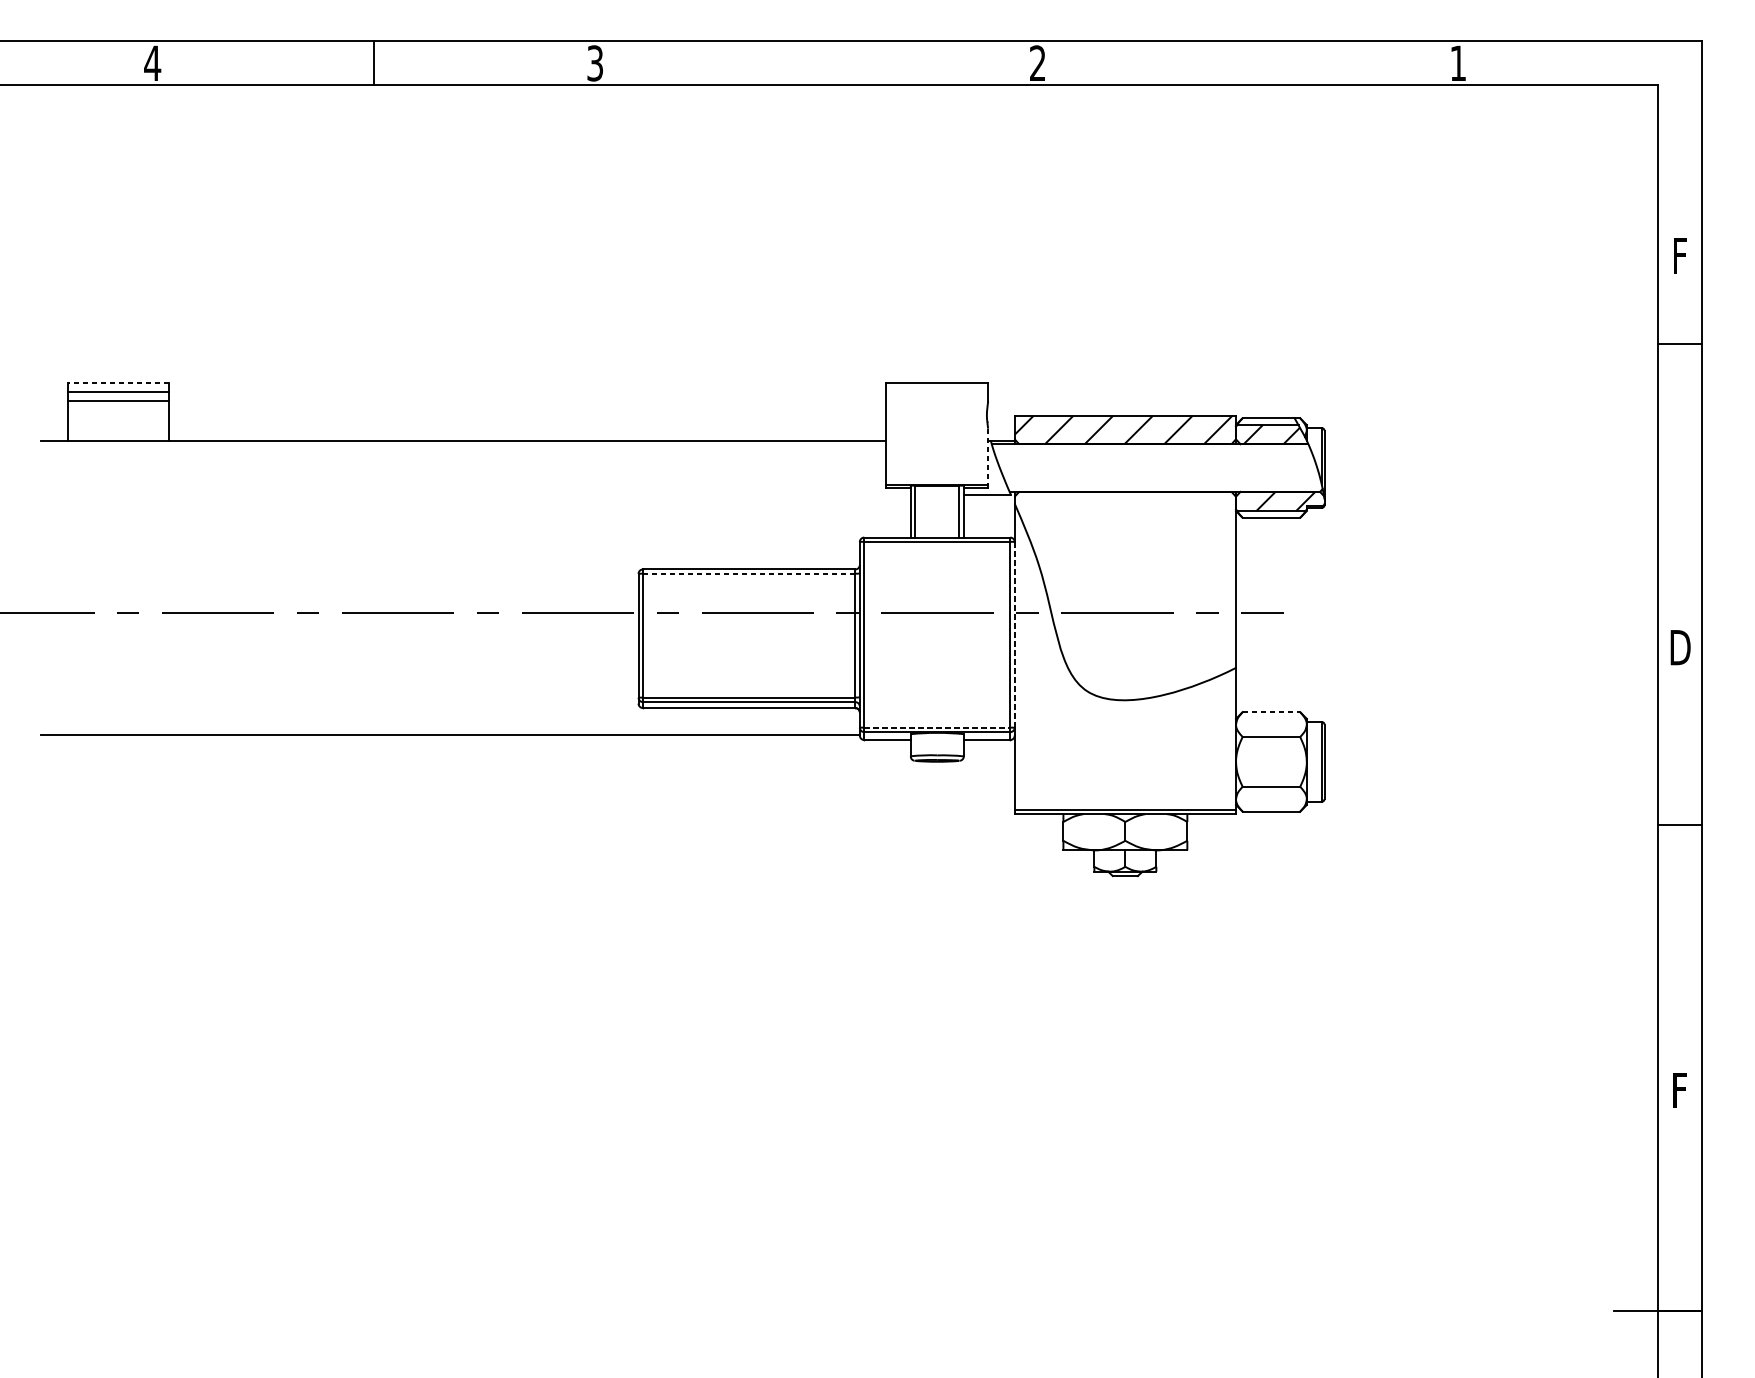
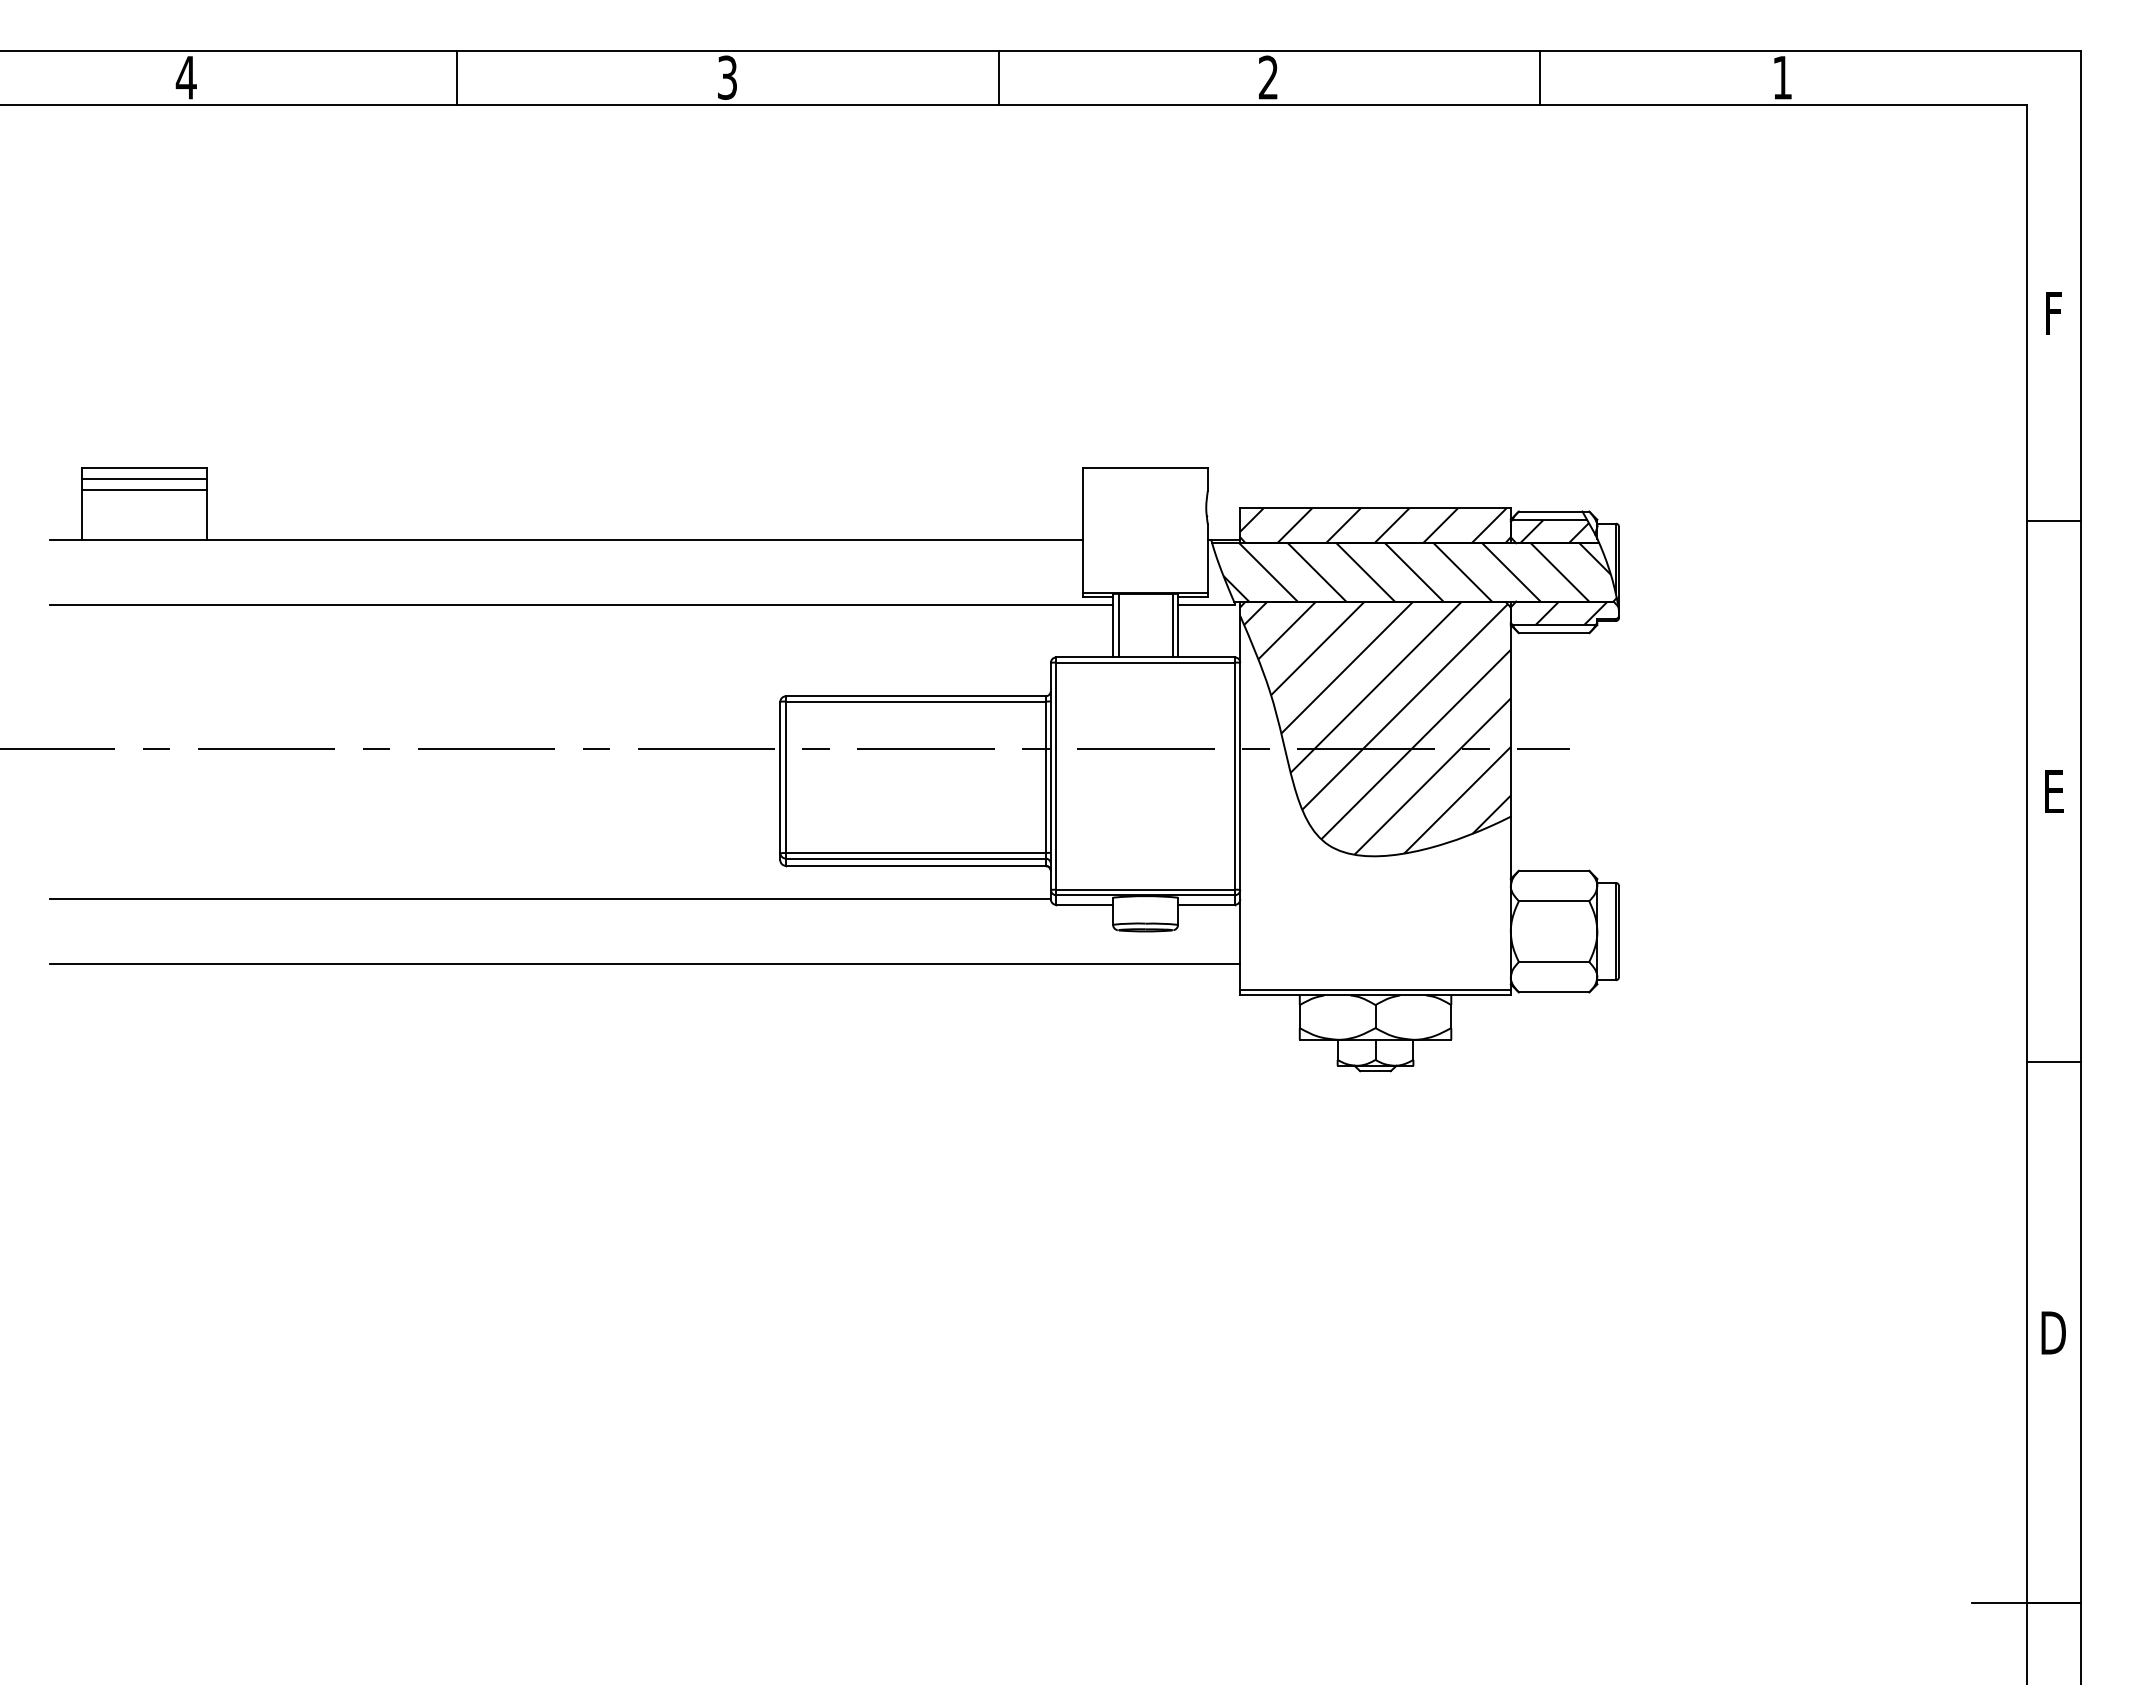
line: (816, 63) -> (998, 77), added
line: (1259, 63) -> (1539, 77), added
line: (1679, 344) -> (2053, 521), moved
line: (118, 383) -> (144, 468), dashed -> solid
line: (987, 456) -> (1207, 558), dashed -> solid
hatch: (1158, 468) -> (1416, 572), added
line: (475, 494) -> (581, 604), added
line: (749, 573) -> (915, 701), dashed -> solid
hatch: (1126, 594) -> (1377, 727), added
line: (1014, 635) -> (1240, 776), dashed -> solid
text: (1680, 647) -> (2054, 791), D -> E
line: (1271, 711) -> (1554, 870), dashed -> solid
line: (938, 727) -> (1146, 889), dashed -> solid
line: (527, 788) -> (644, 964), added
line: (1679, 824) -> (2053, 1062), moved
text: (1679, 1089) -> (2053, 1332), F -> D

